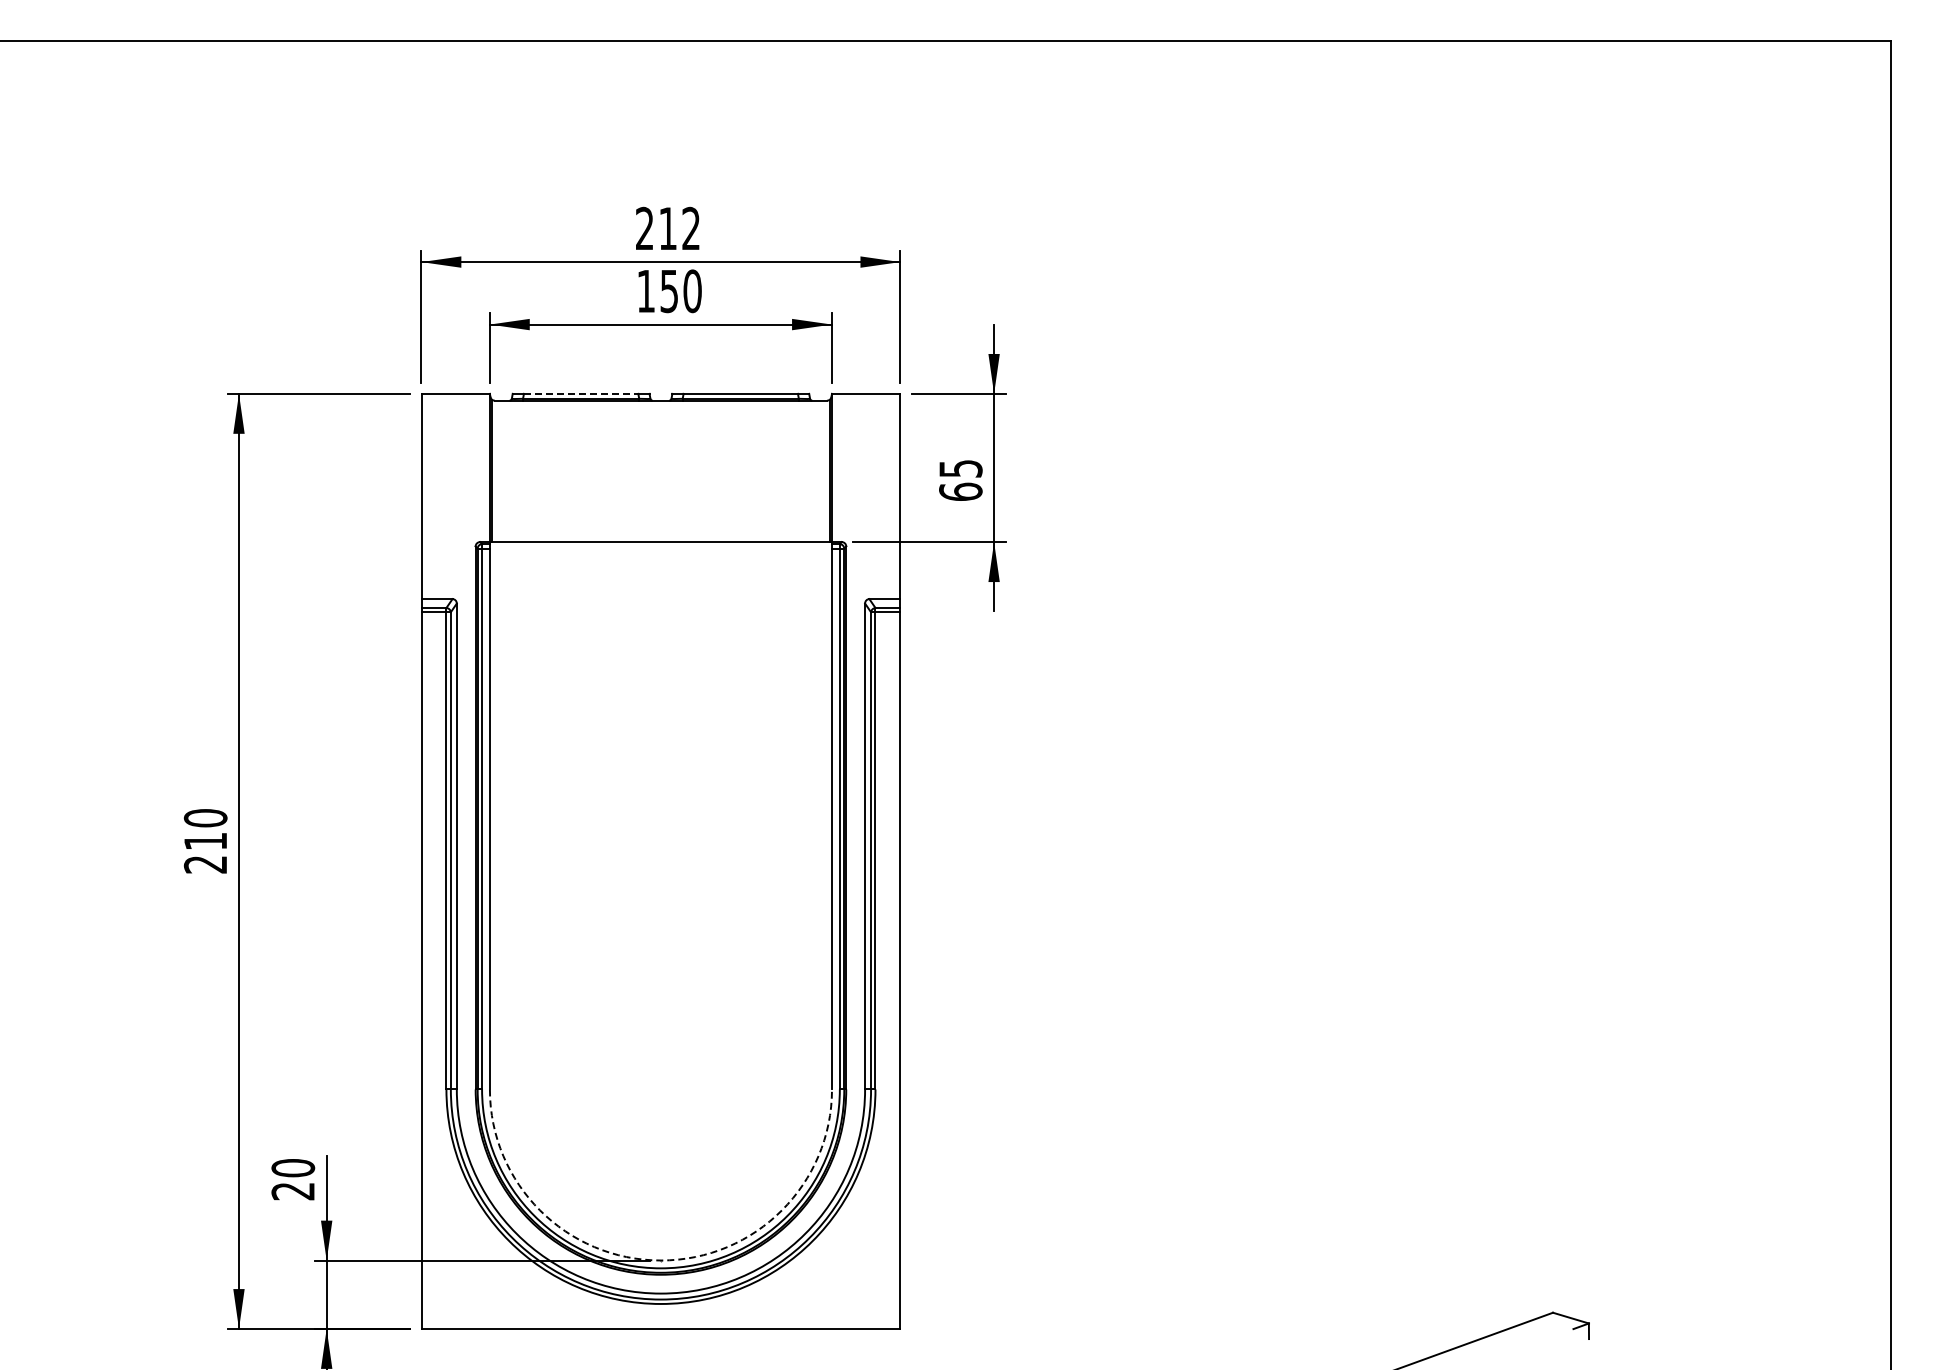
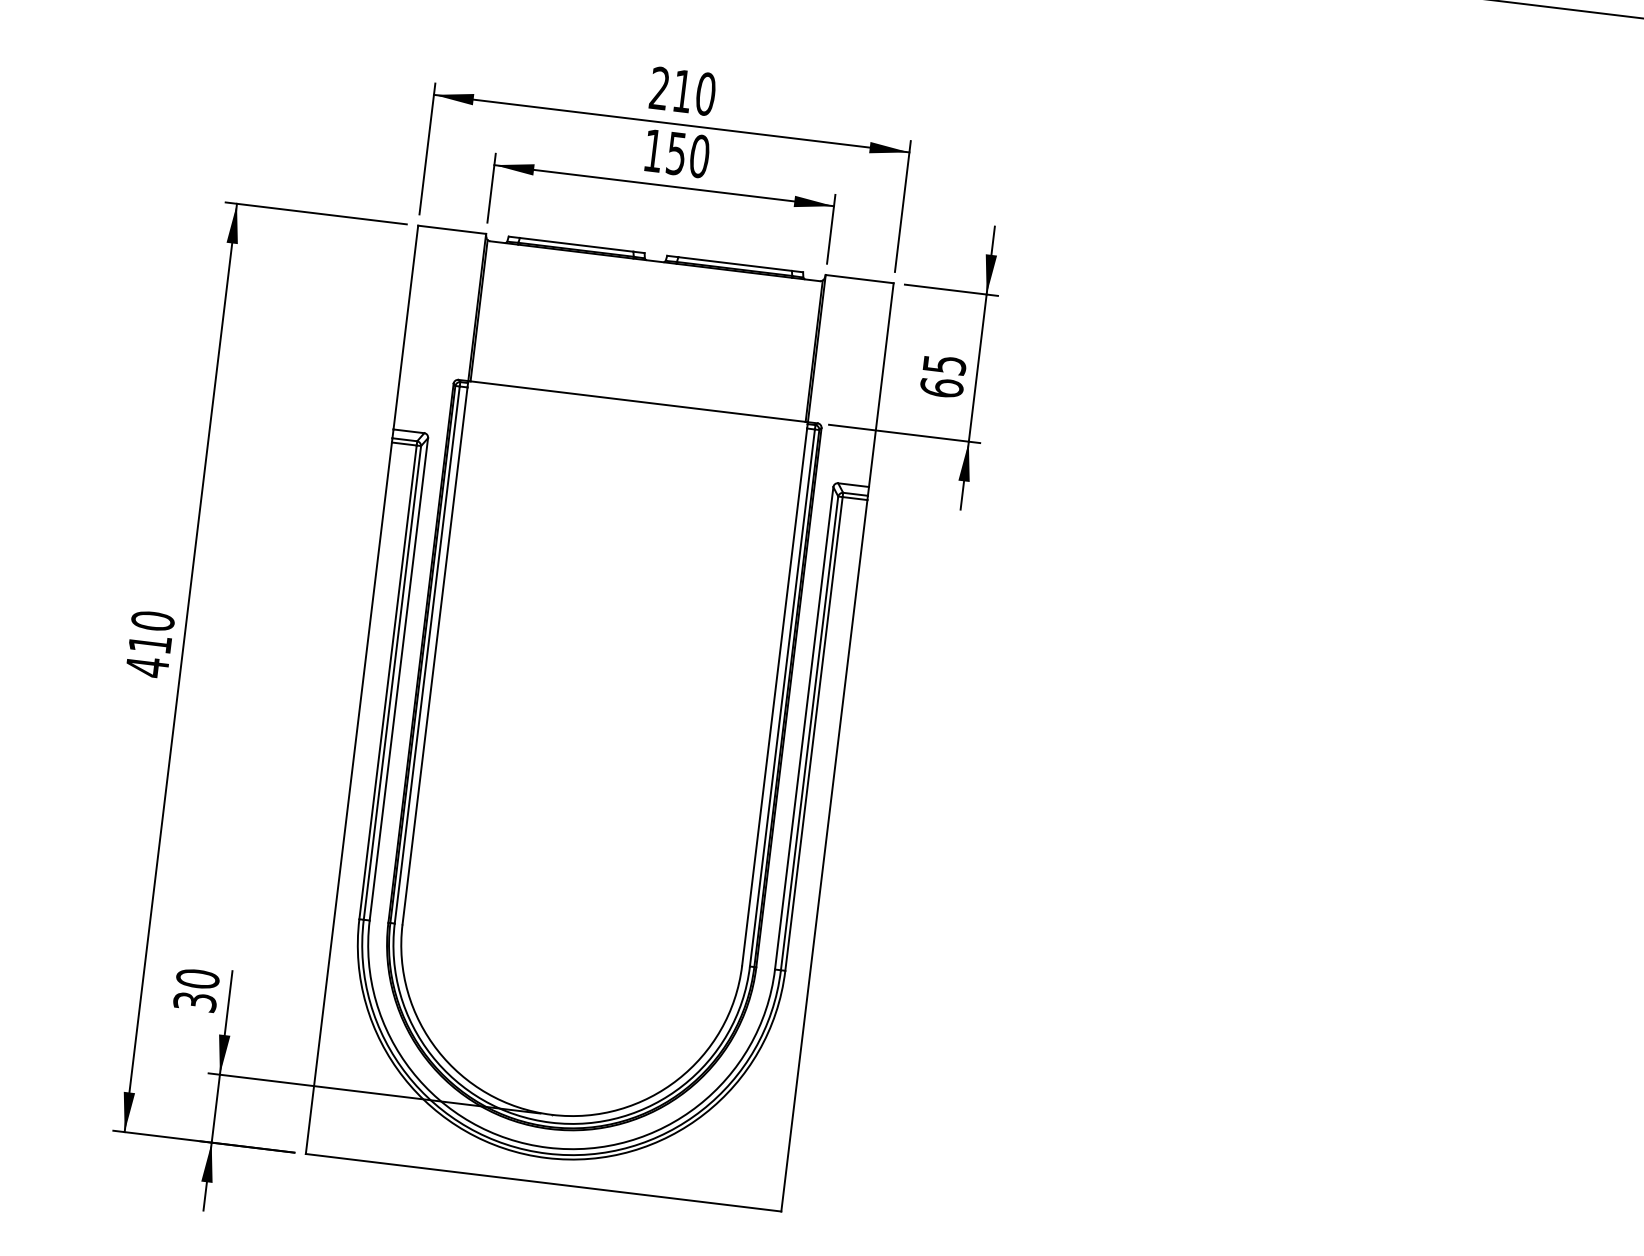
text: (691, 228) -> (706, 93), 212 -> 210
line: (581, 393) -> (577, 244), dashed -> solid
text: (204, 864) -> (146, 666), 210 -> 410
text: (293, 1191) -> (195, 1002), 20 -> 30
arc: (660, 1260) -> (551, 1114), dashed -> solid

